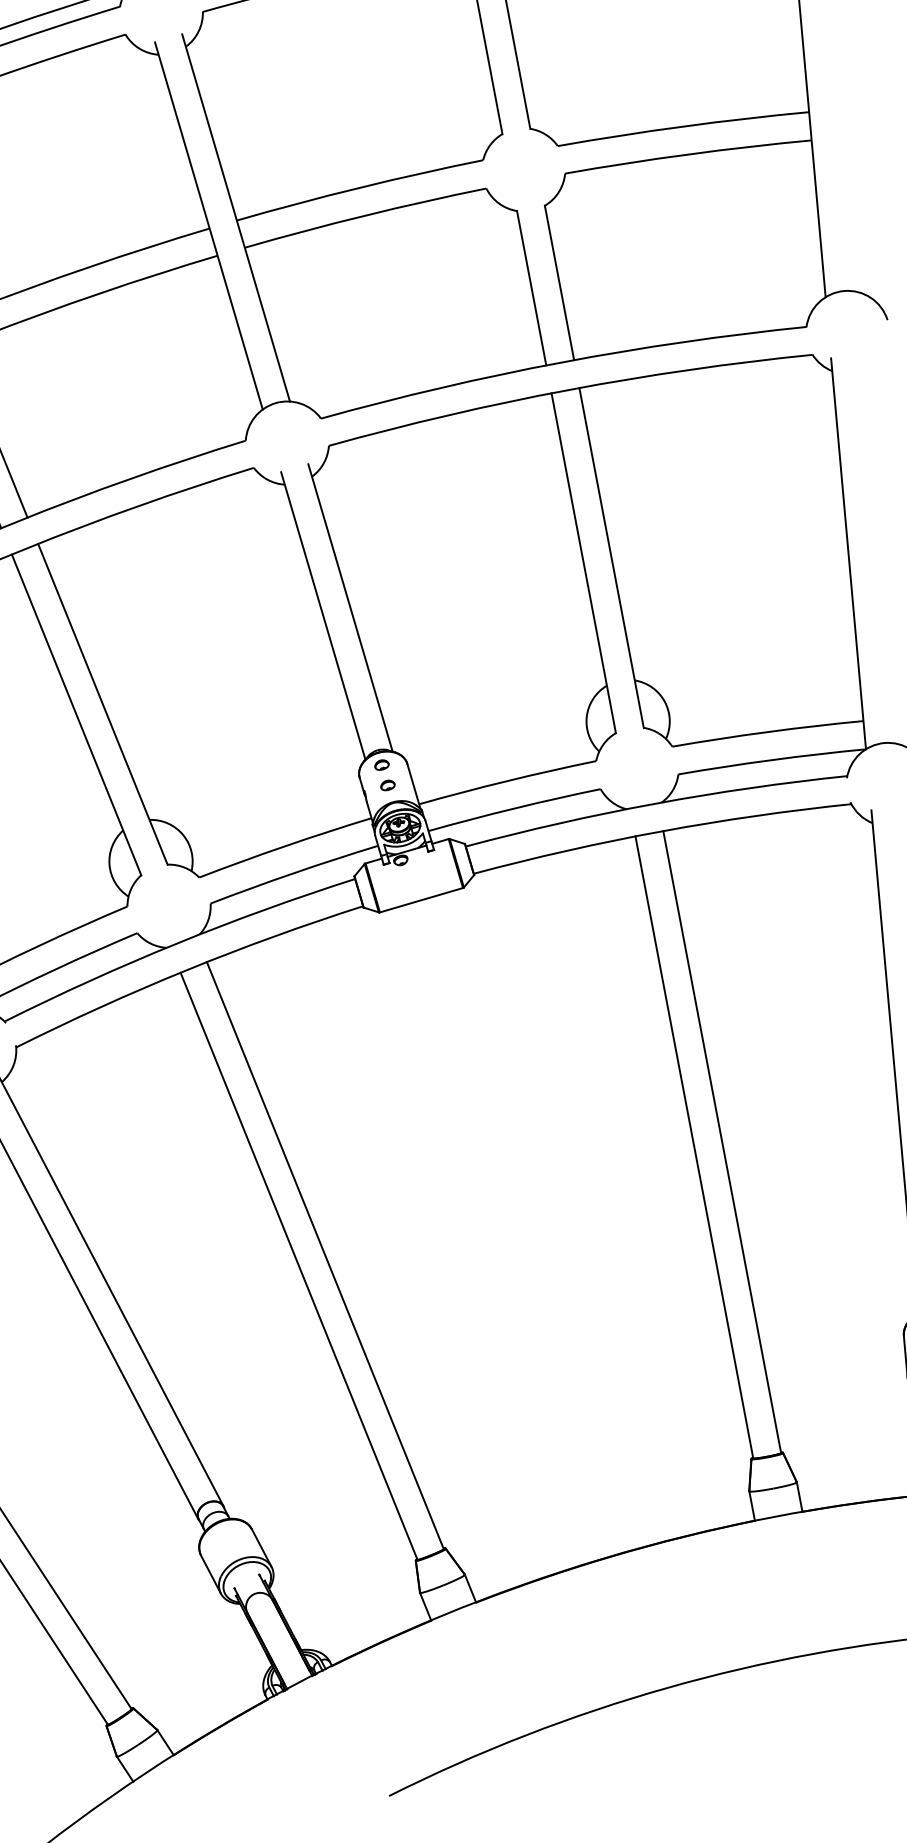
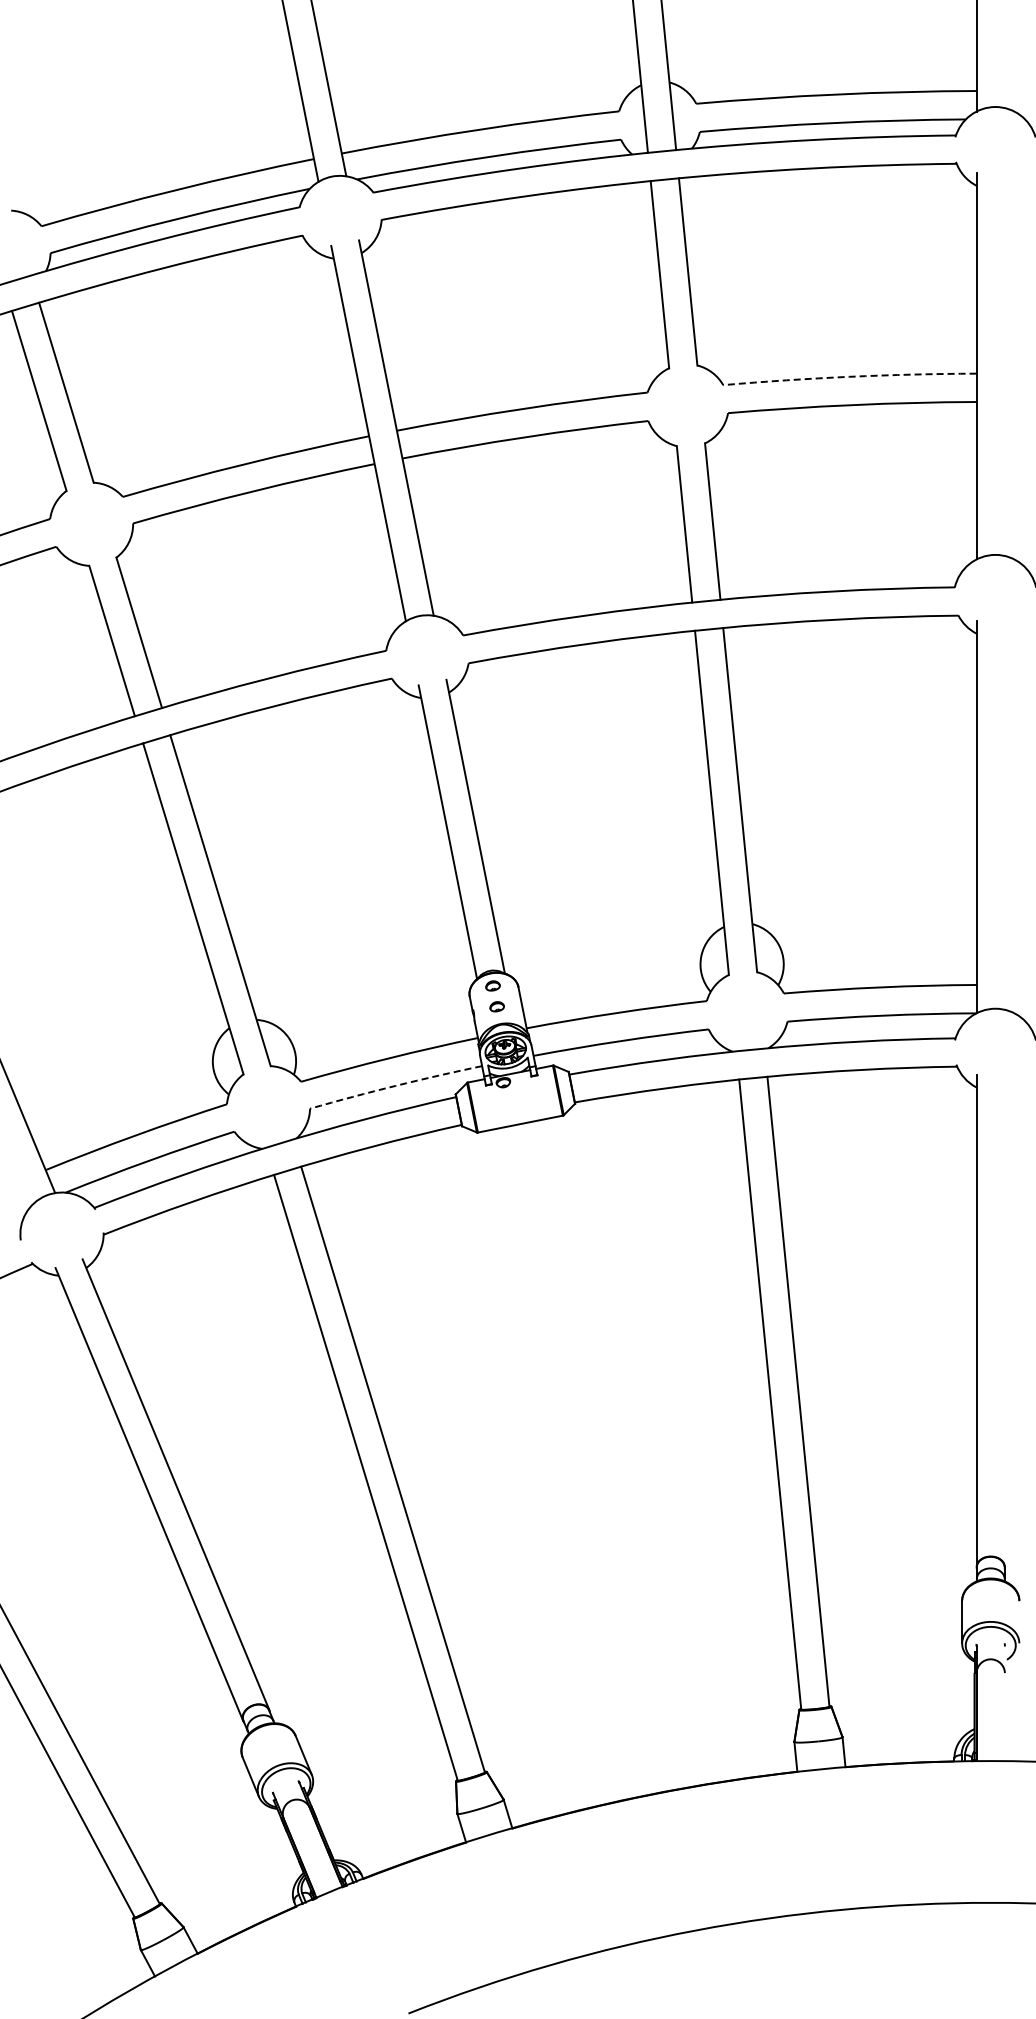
arc: (682, 126) -> (849, 376), solid -> dashed
arc: (293, 872) -> (395, 1085), solid -> dashed

